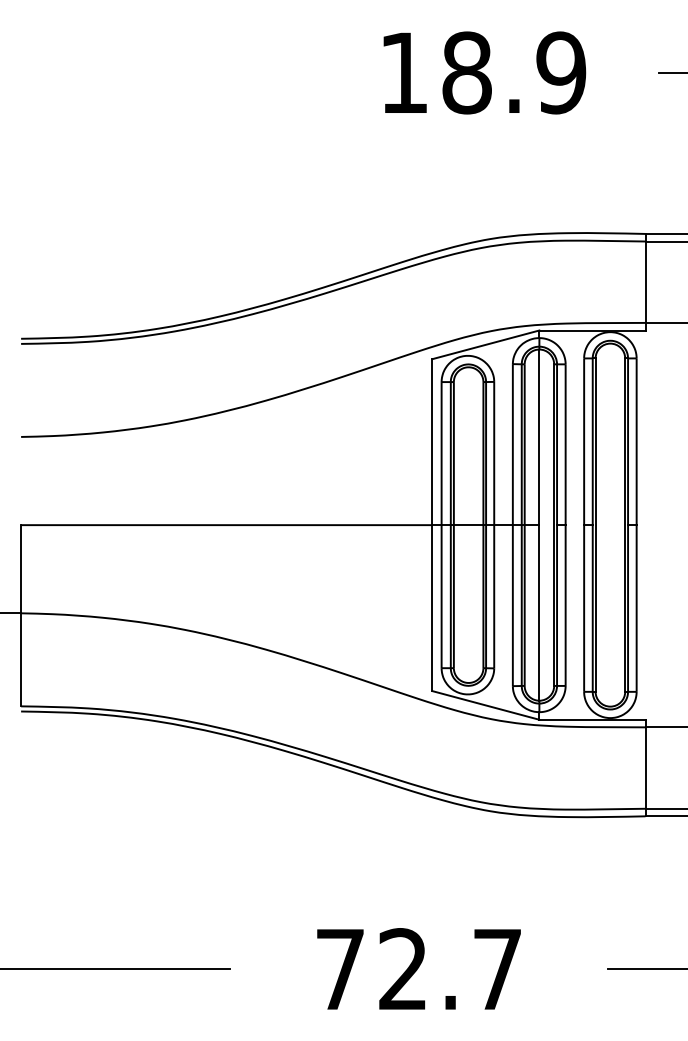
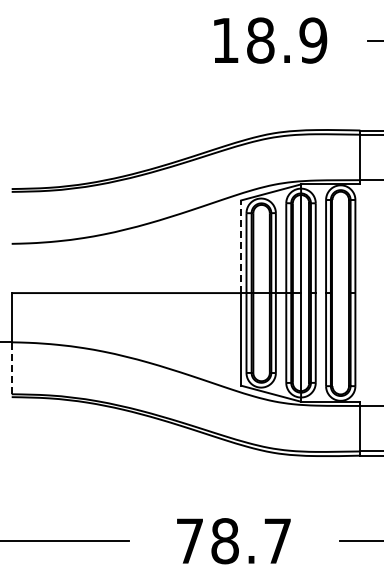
line: (432, 441) -> (241, 246), solid -> dashed
line: (20, 660) -> (11, 368), solid -> dashed
text: (402, 970) -> (224, 541), 72.7 -> 78.7

